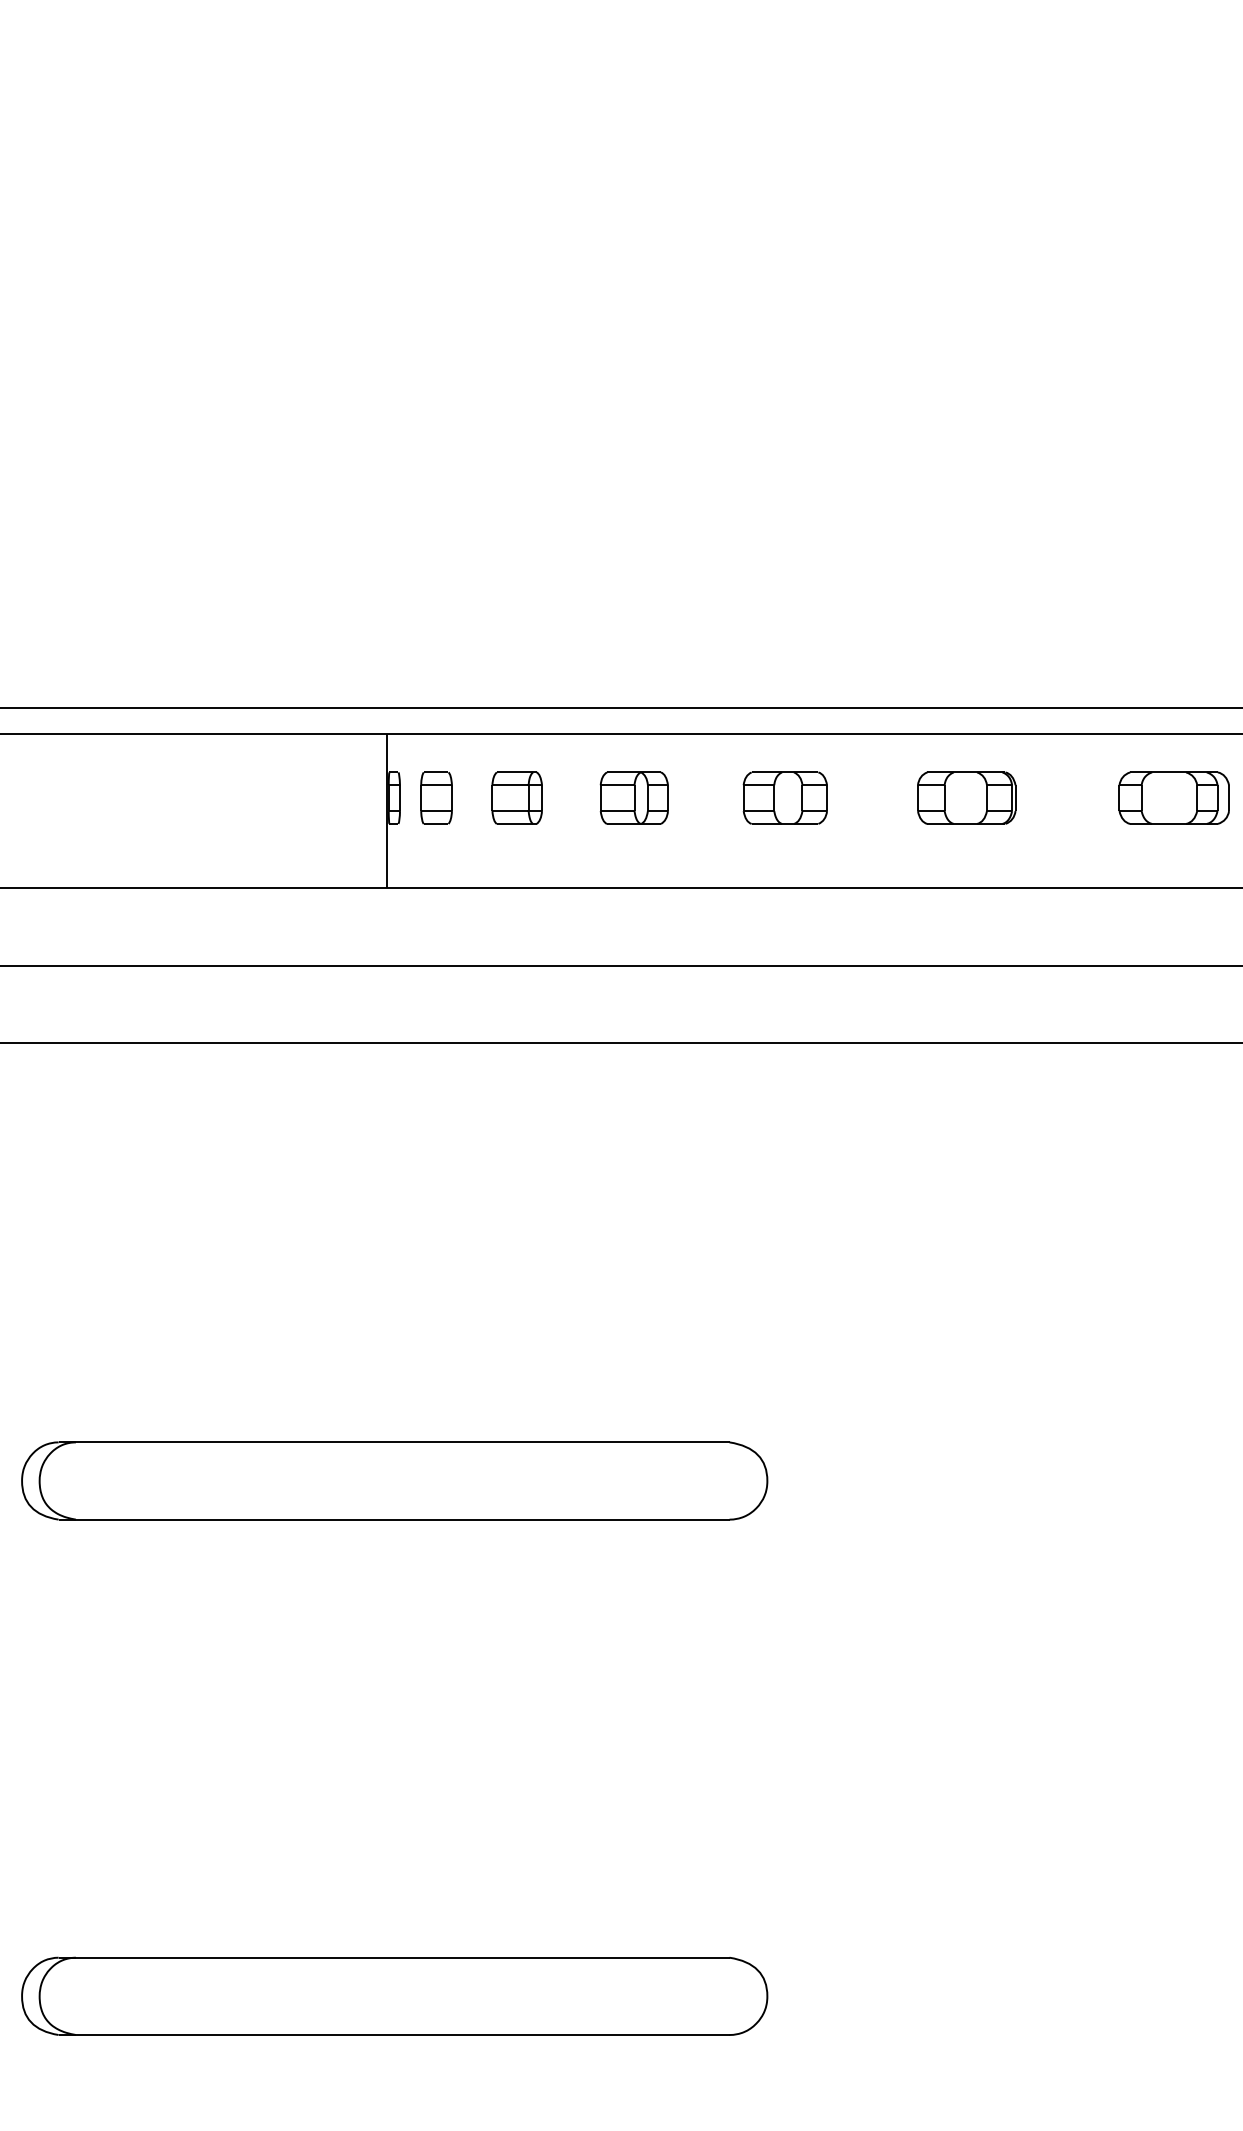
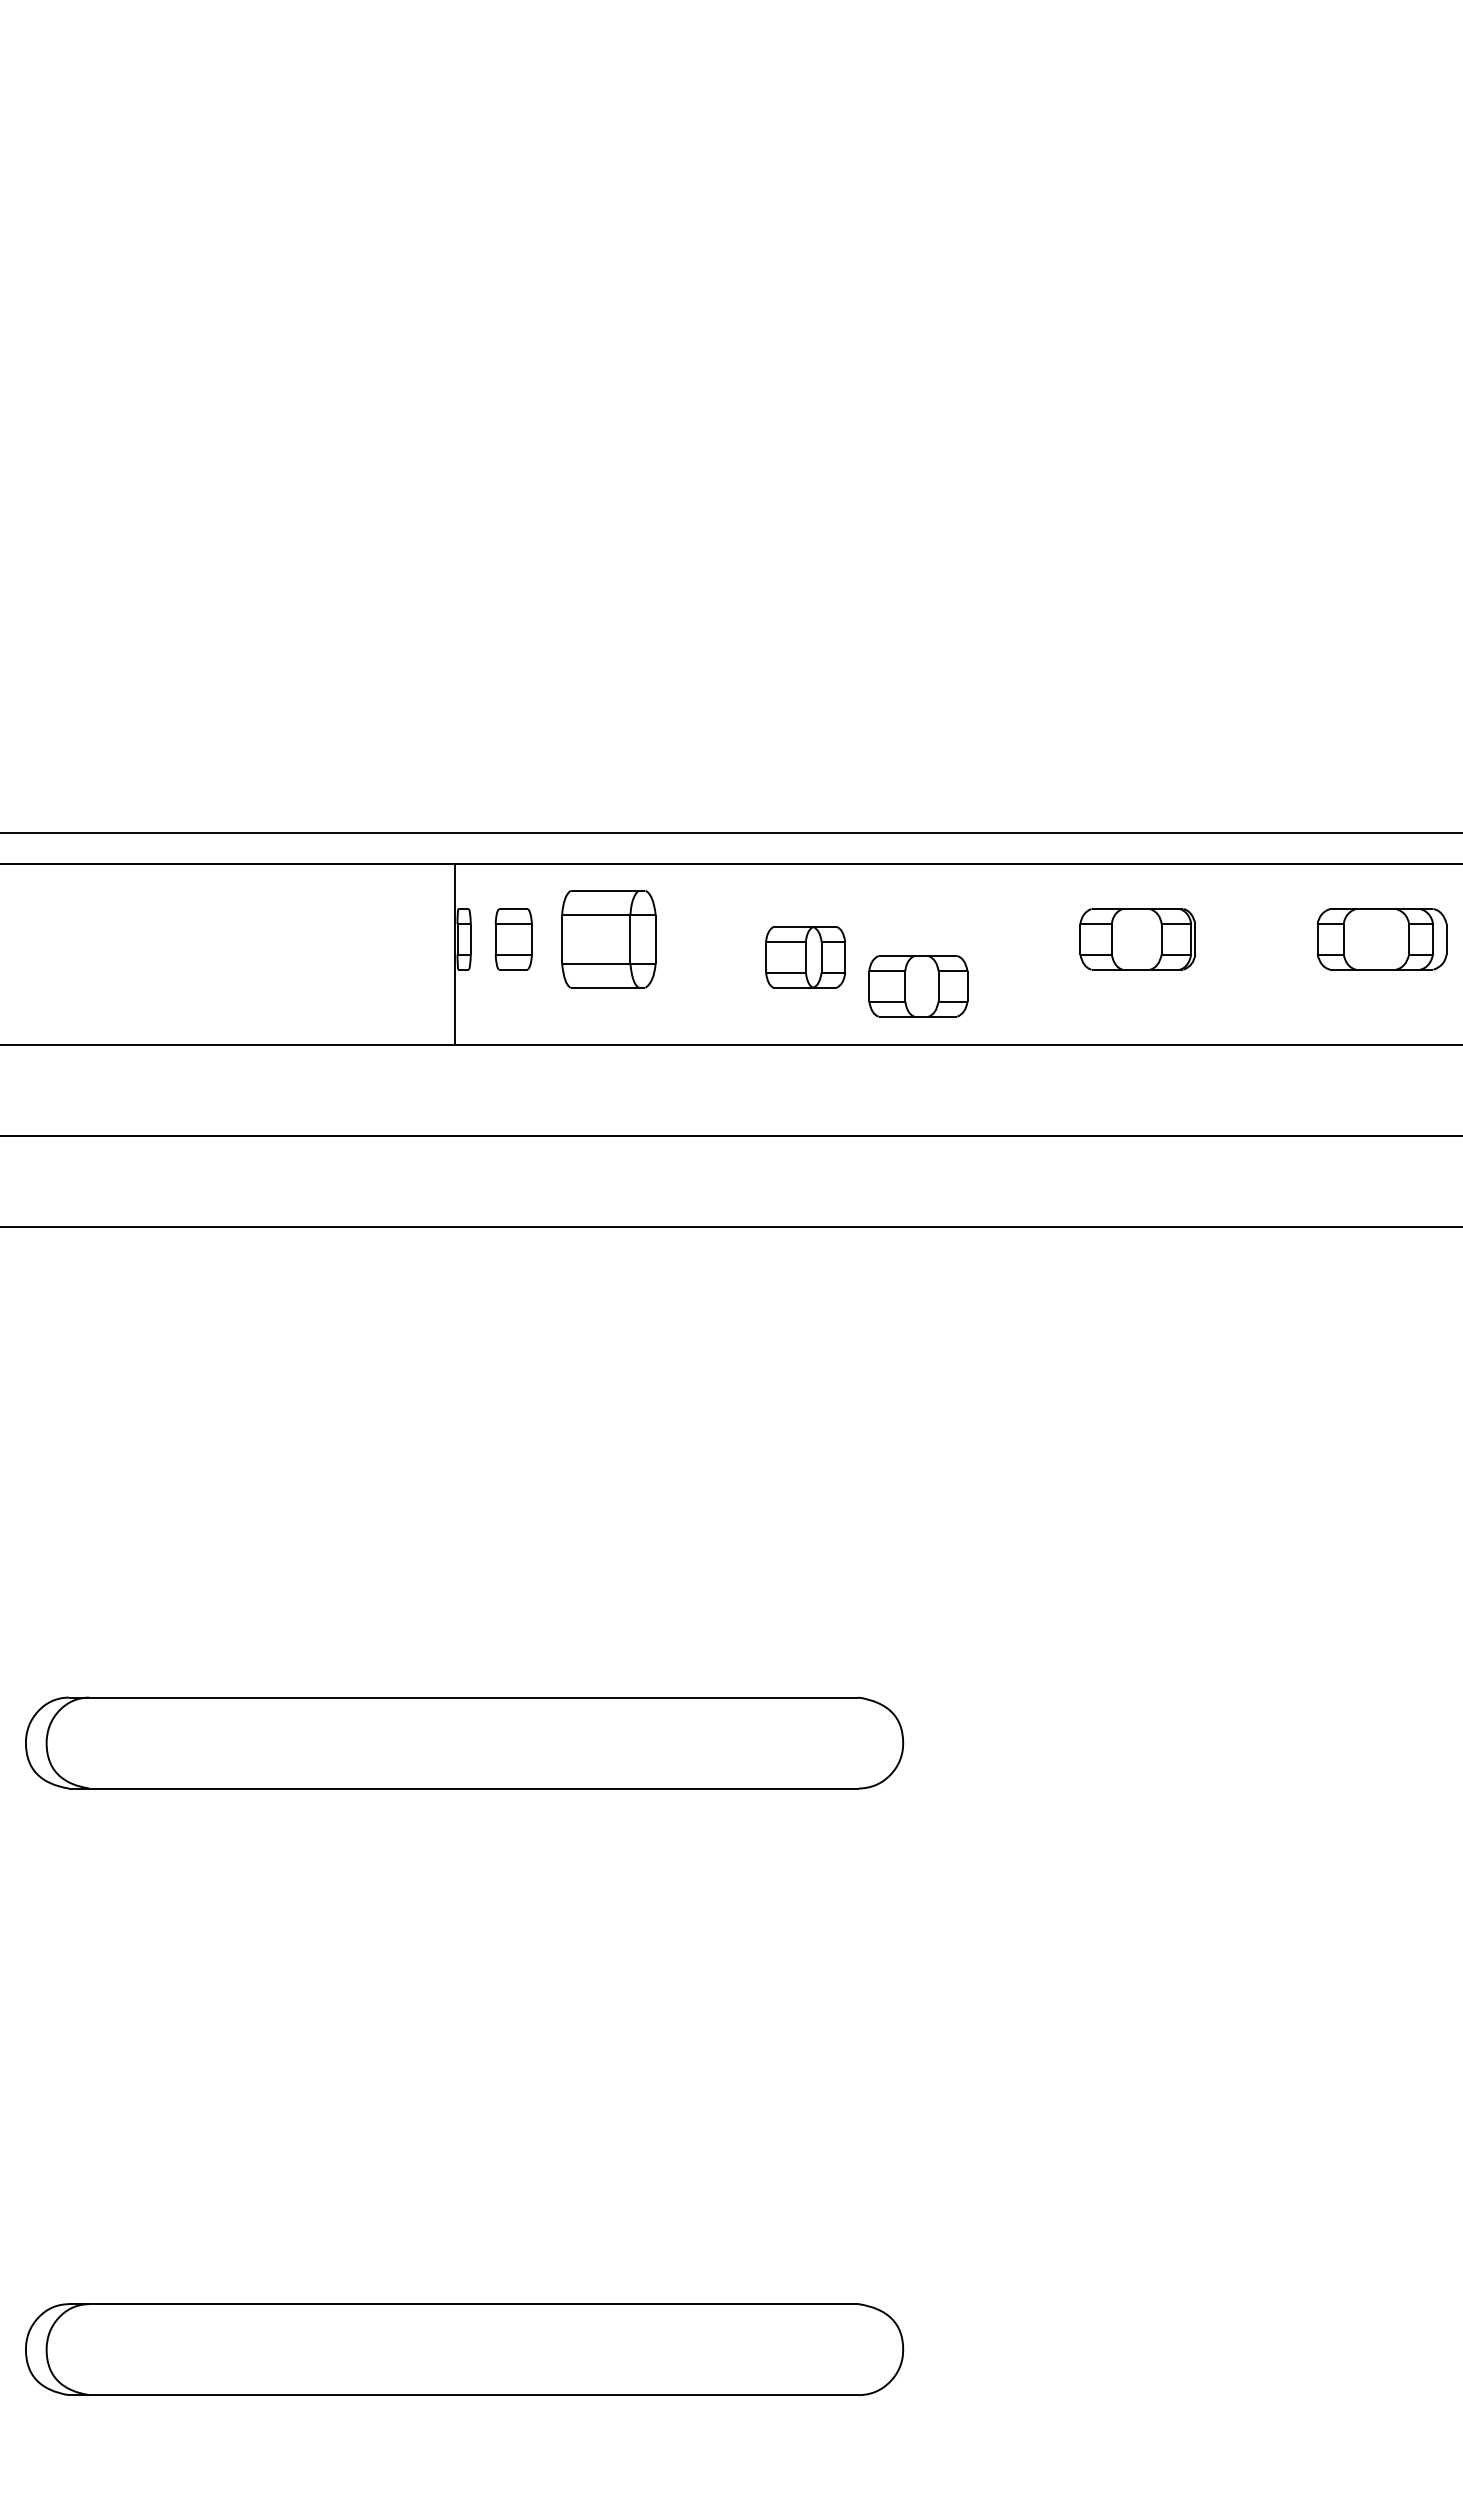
part: (516, 798) -> (608, 939), size x1.6
part: (634, 798) -> (805, 957), moved
part: (785, 798) -> (918, 986), moved

